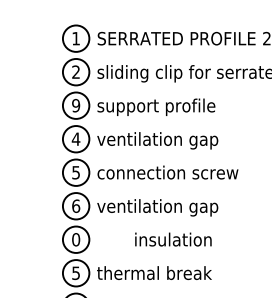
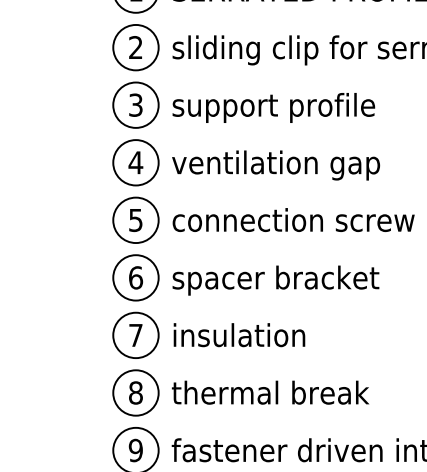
text: (76, 105) -> (136, 104), 9 -> 3
text: (157, 207) -> (275, 280), ventilation gap -> spacer bracket
text: (76, 239) -> (136, 334), 0 -> 7
text: (173, 239) -> (239, 334), moved
text: (76, 272) -> (136, 391), 5 -> 8

